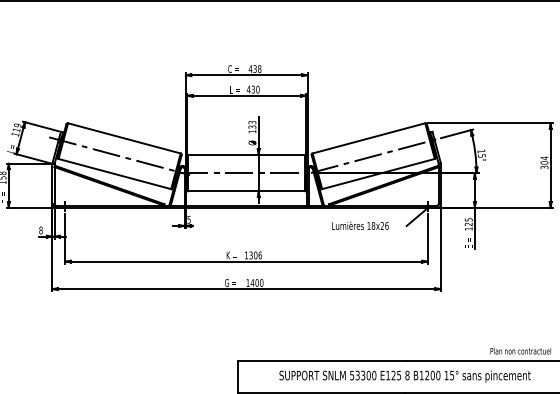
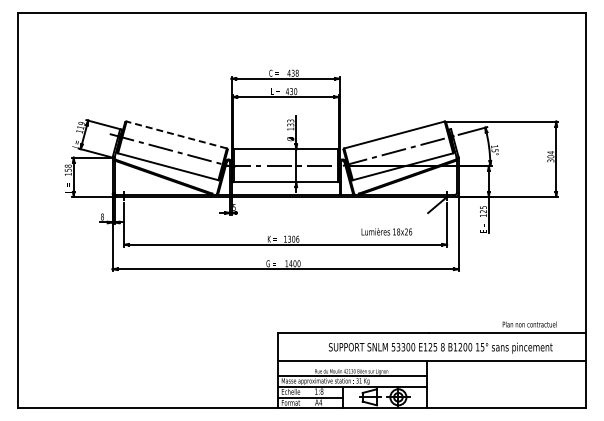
line: (124, 138) -> (176, 135), solid -> dashed
text: (359, 225) -> (386, 231), moved
text: (404, 375) -> (440, 347), moved

